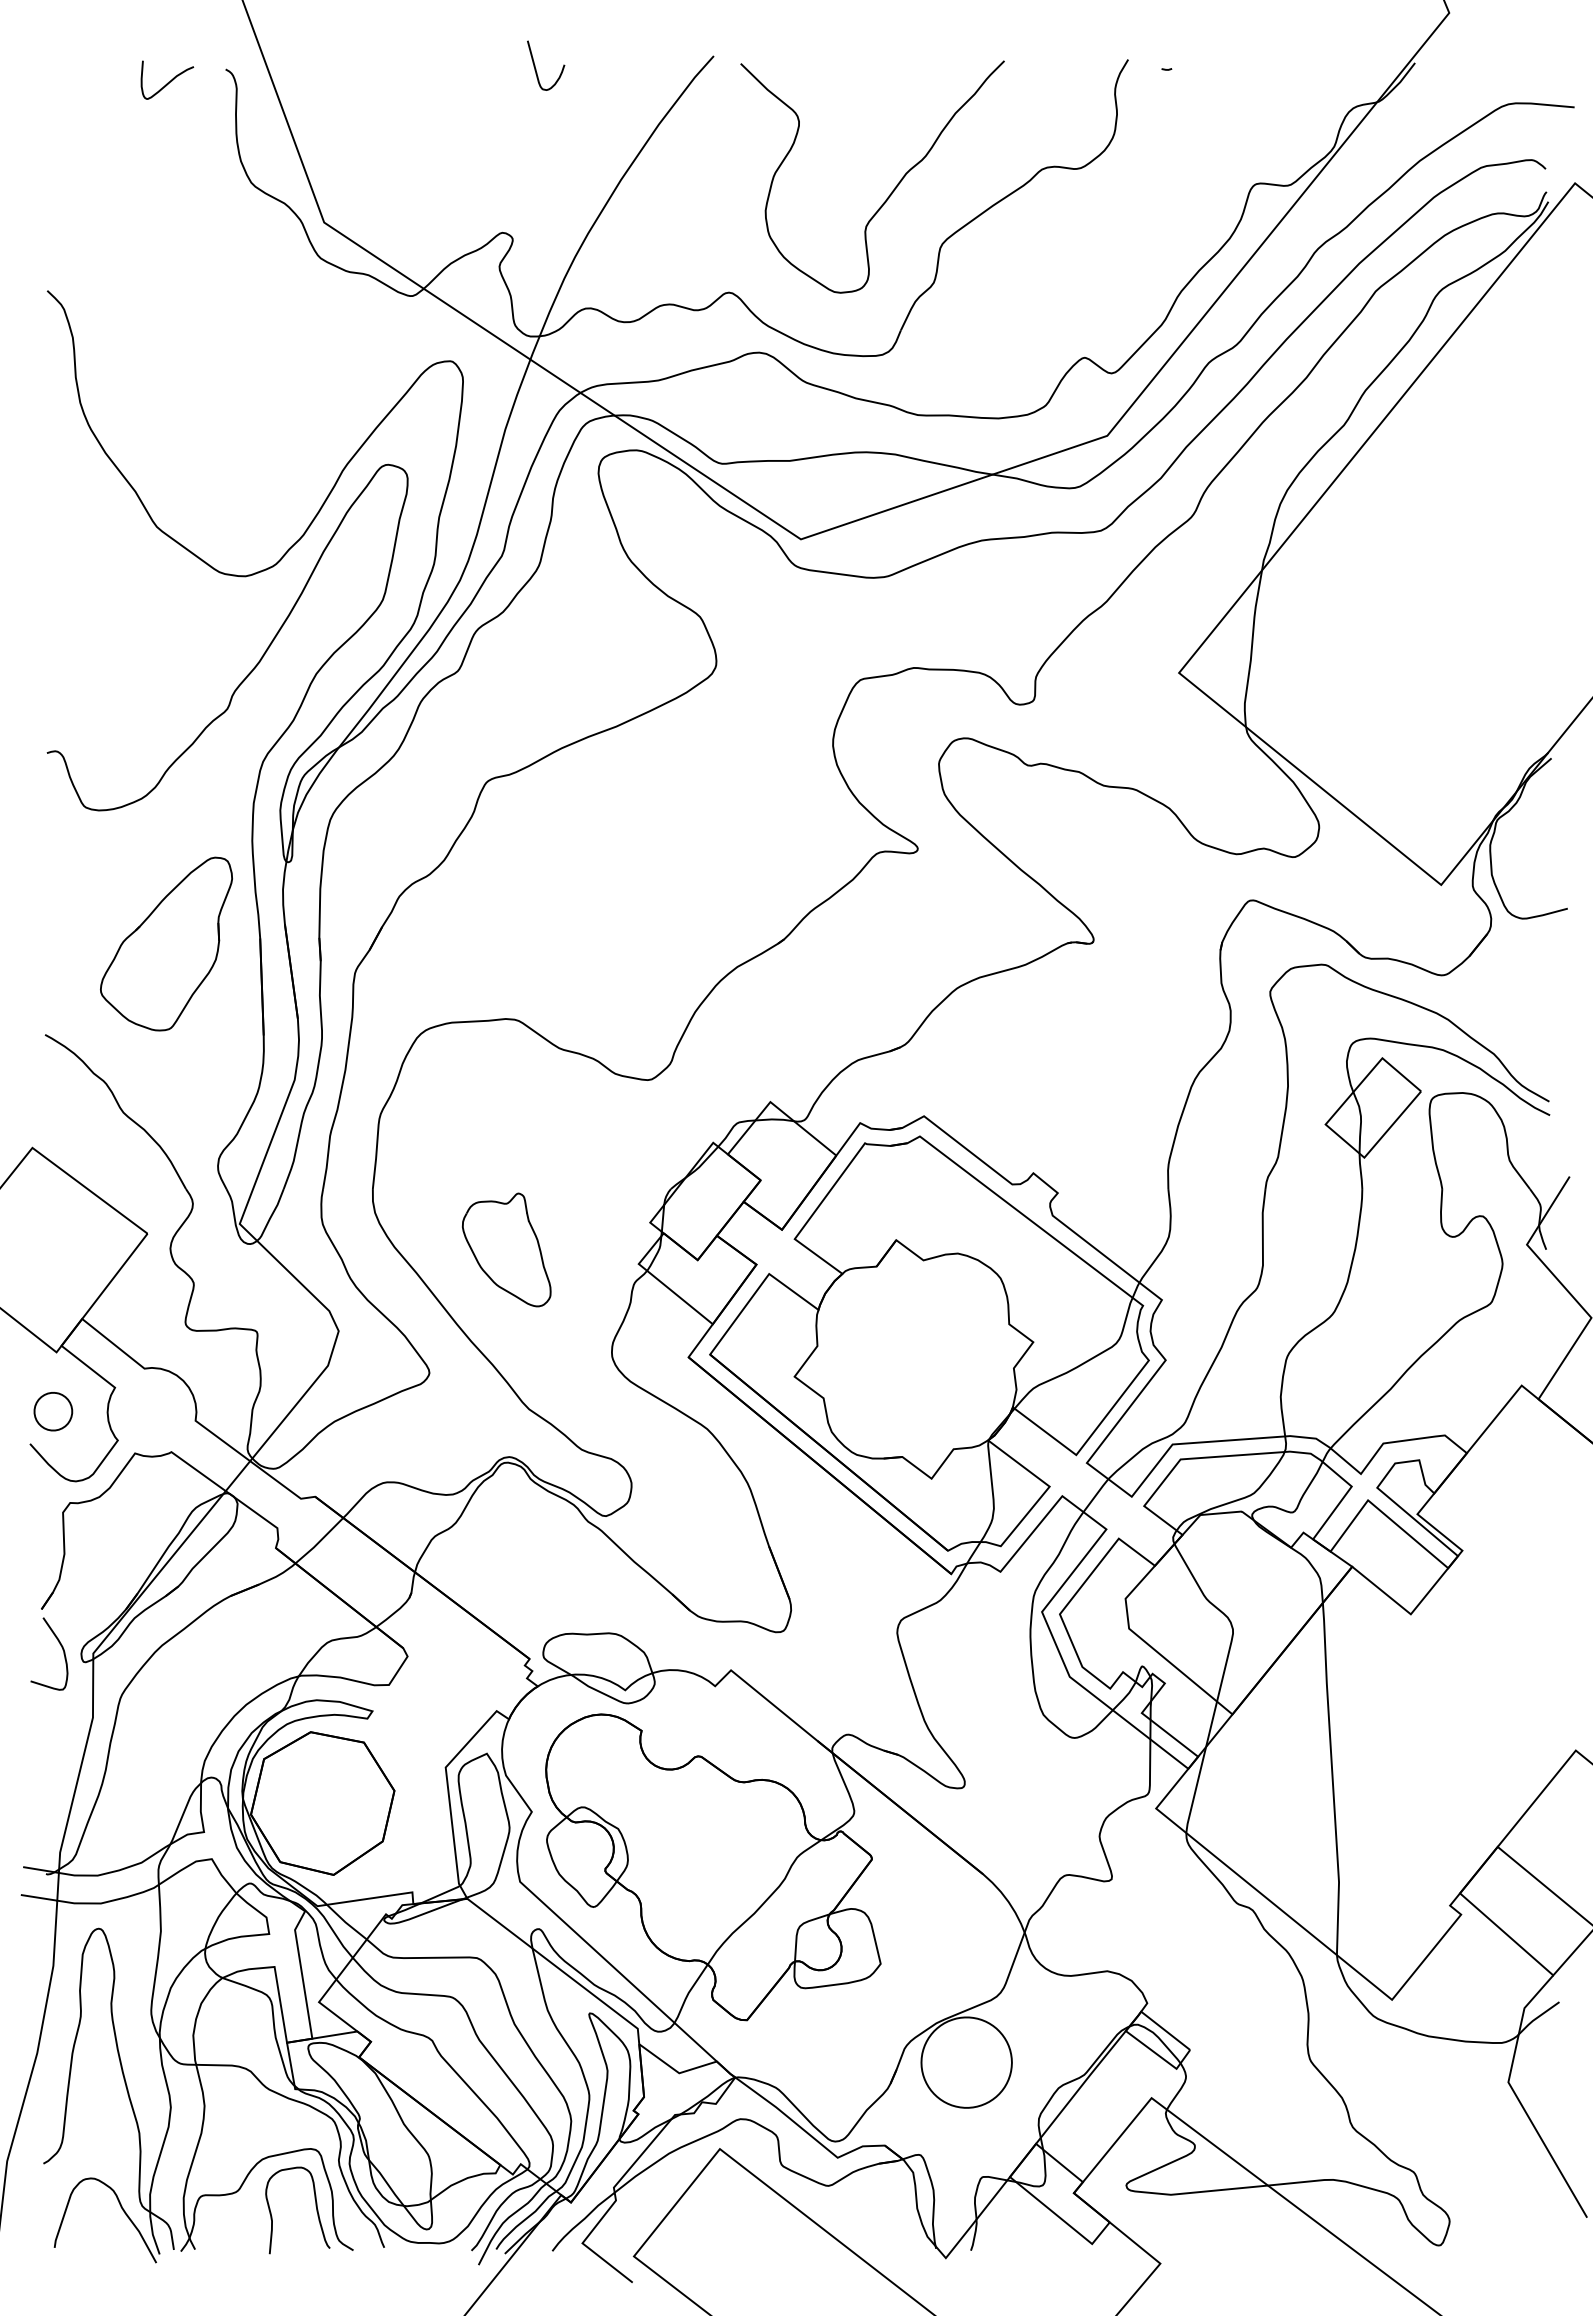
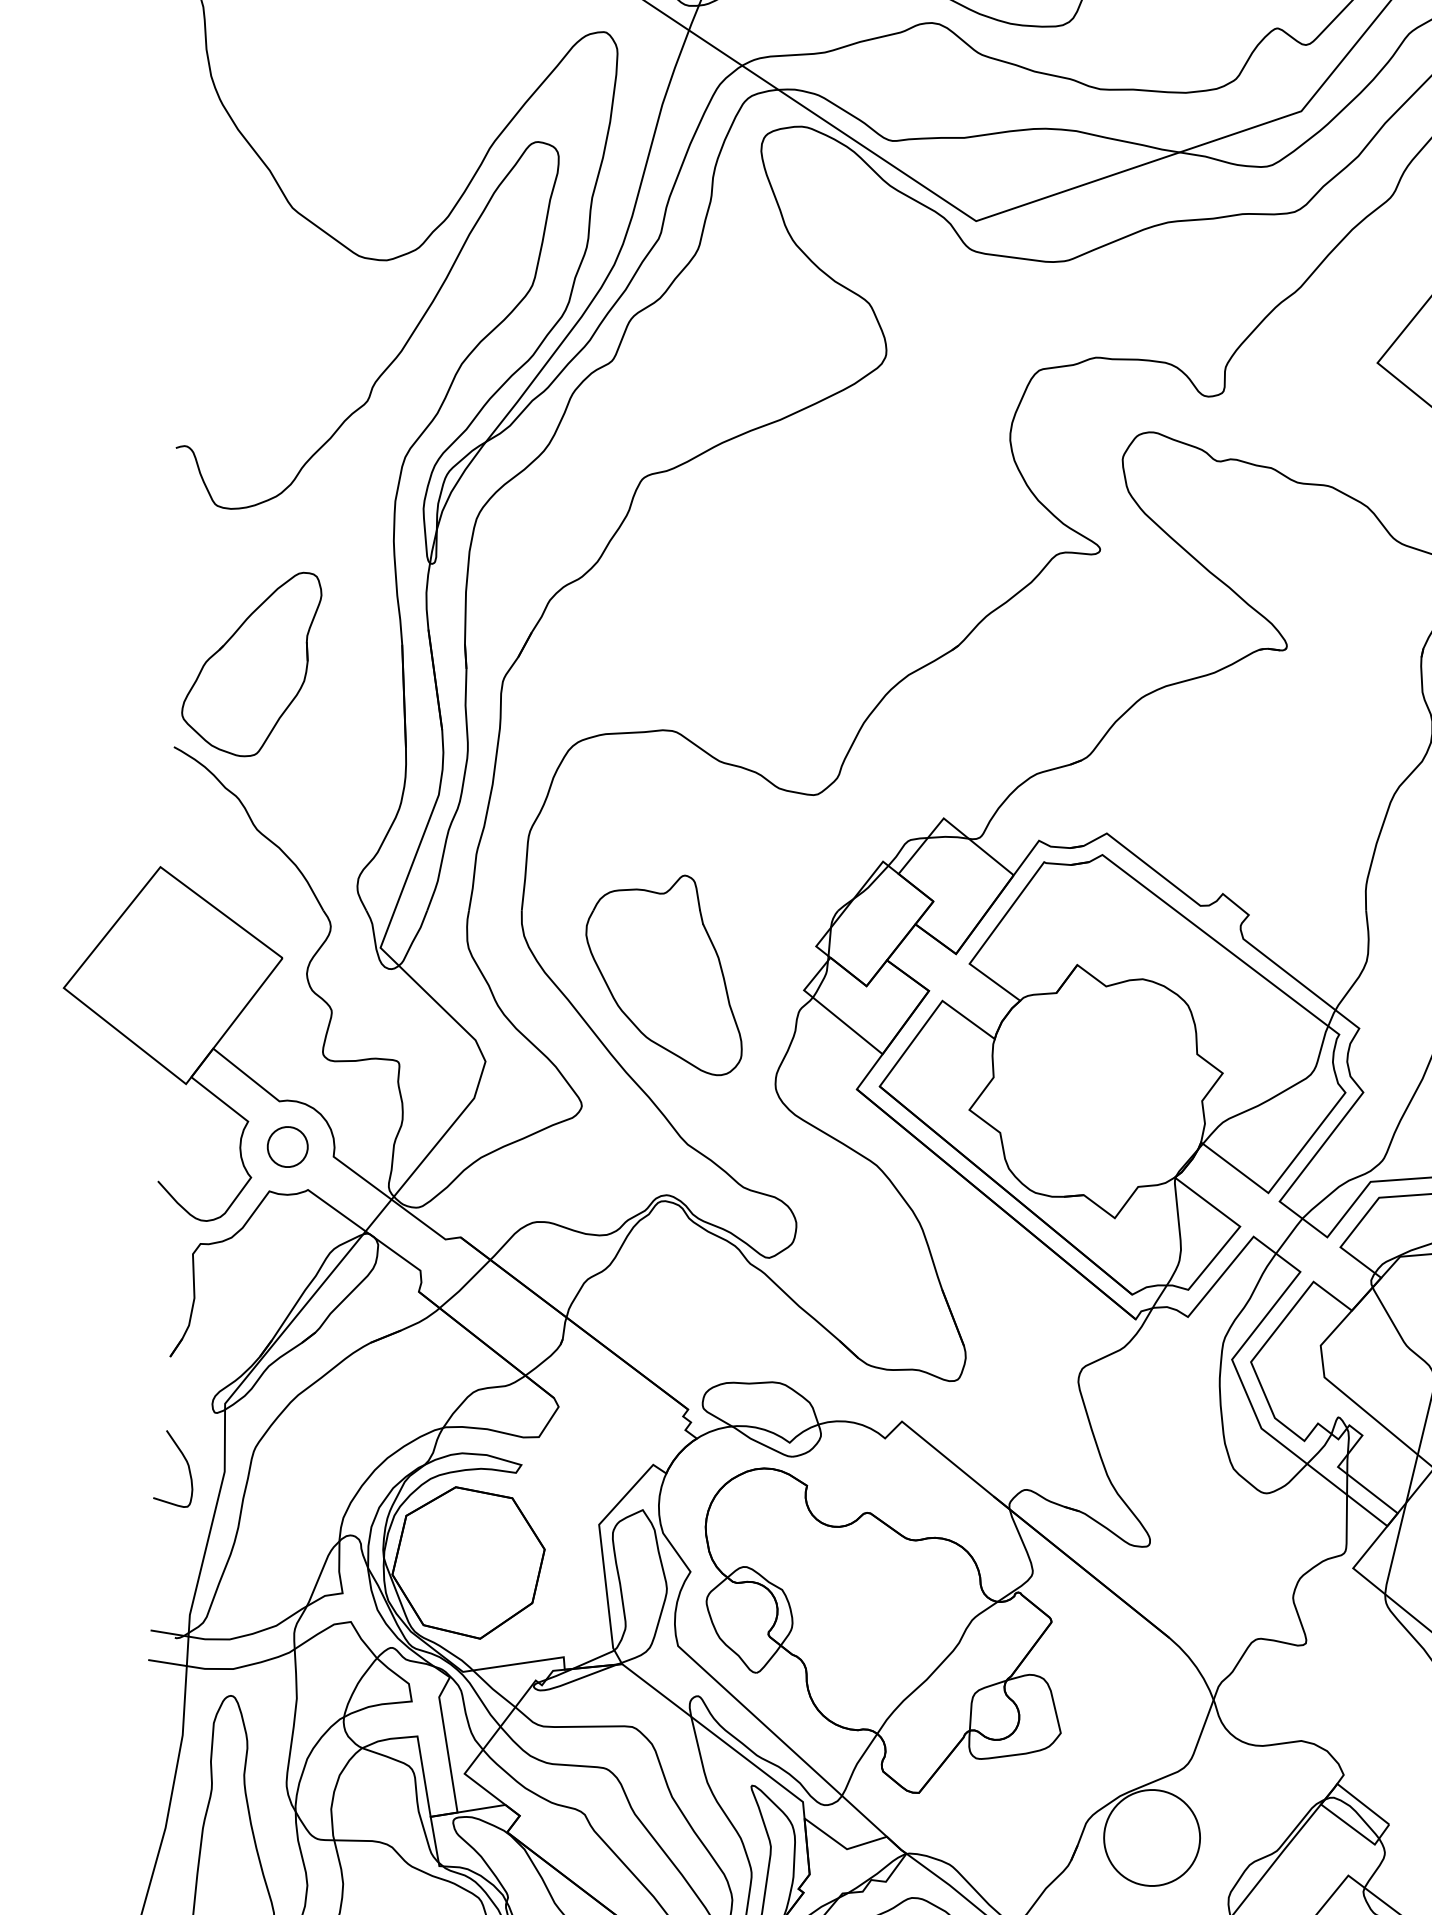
part: (166, 943) -> (251, 663), moved
part: (506, 1249) -> (663, 974), size x1.67
part: (53, 1411) -> (287, 1146), moved
curve: (62, 1650) -> (187, 1465), moved

